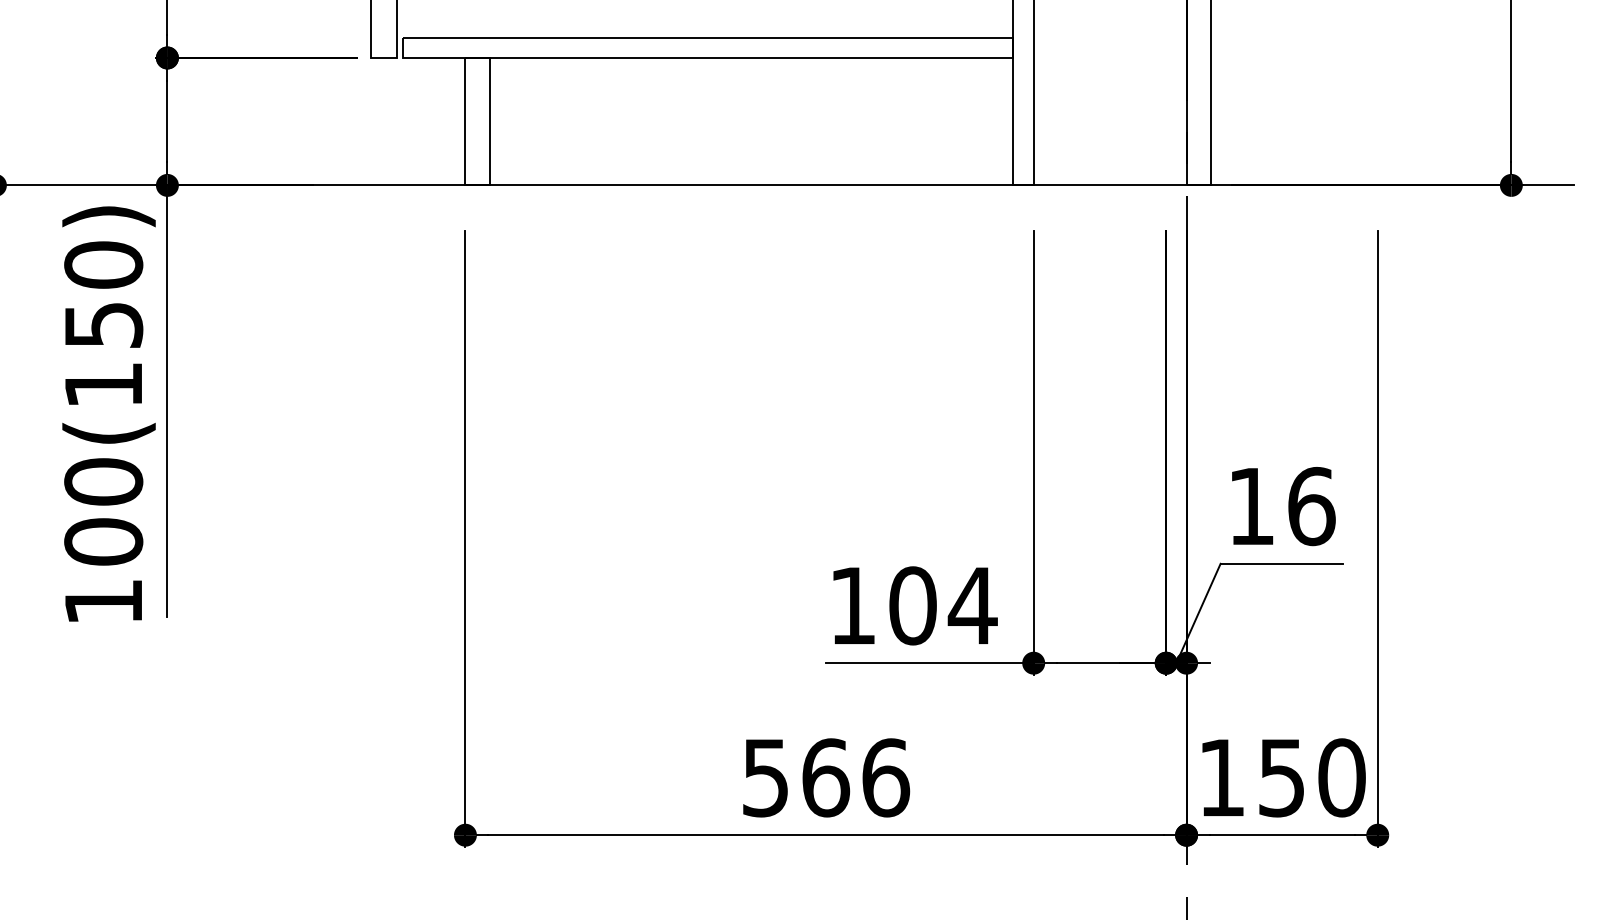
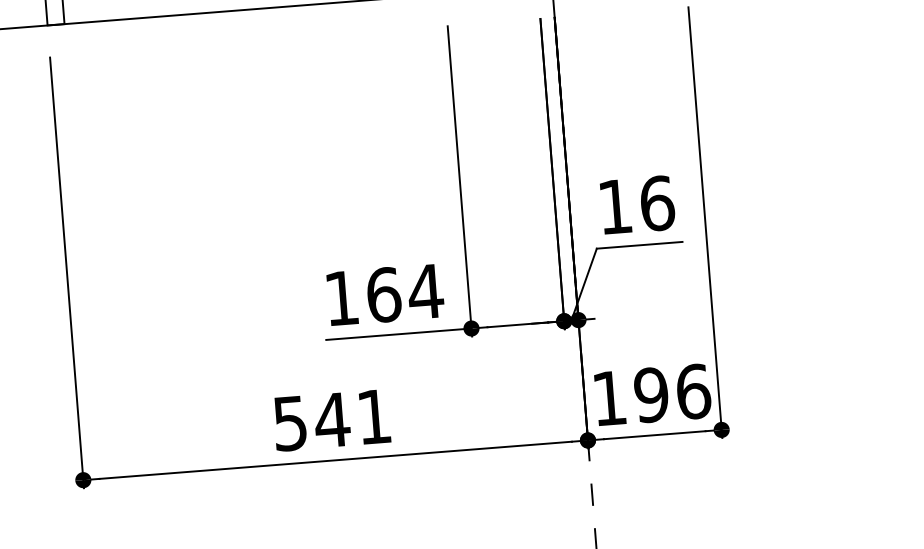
text: (913, 605) -> (384, 294), 104 -> 164
text: (855, 777) -> (353, 418), 566 -> 541
text: (1312, 777) -> (672, 393), 150 -> 196

